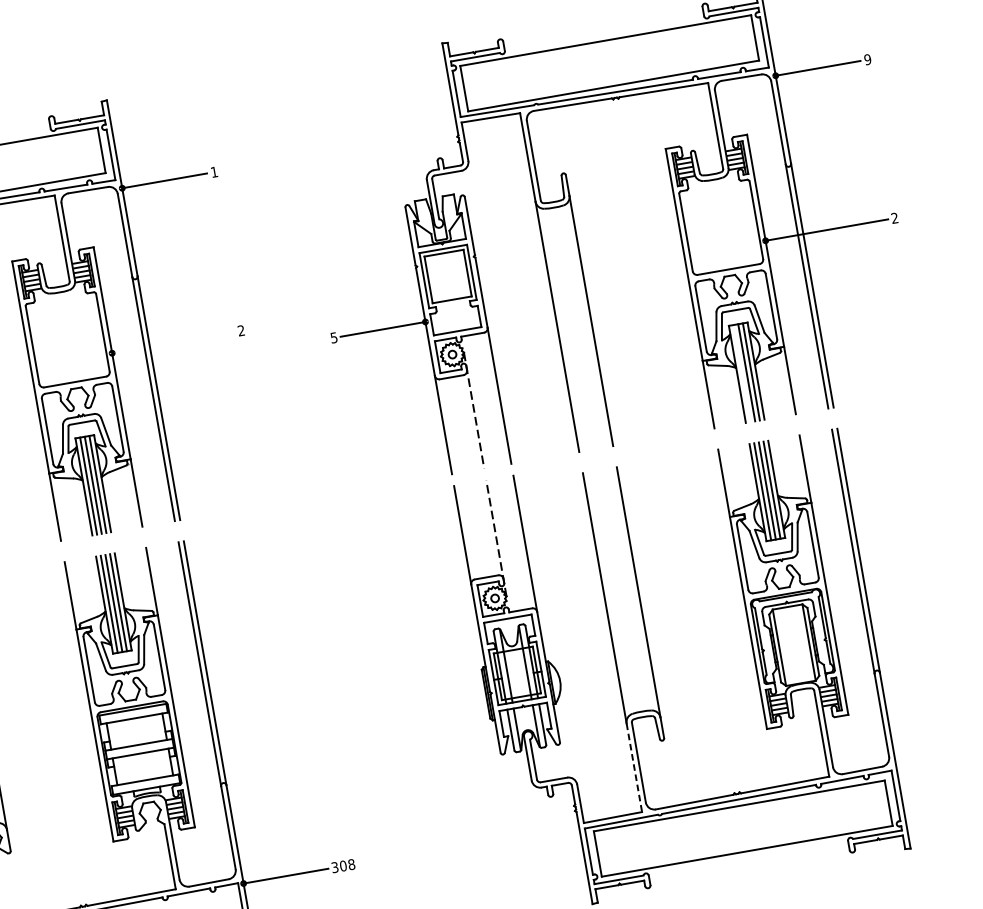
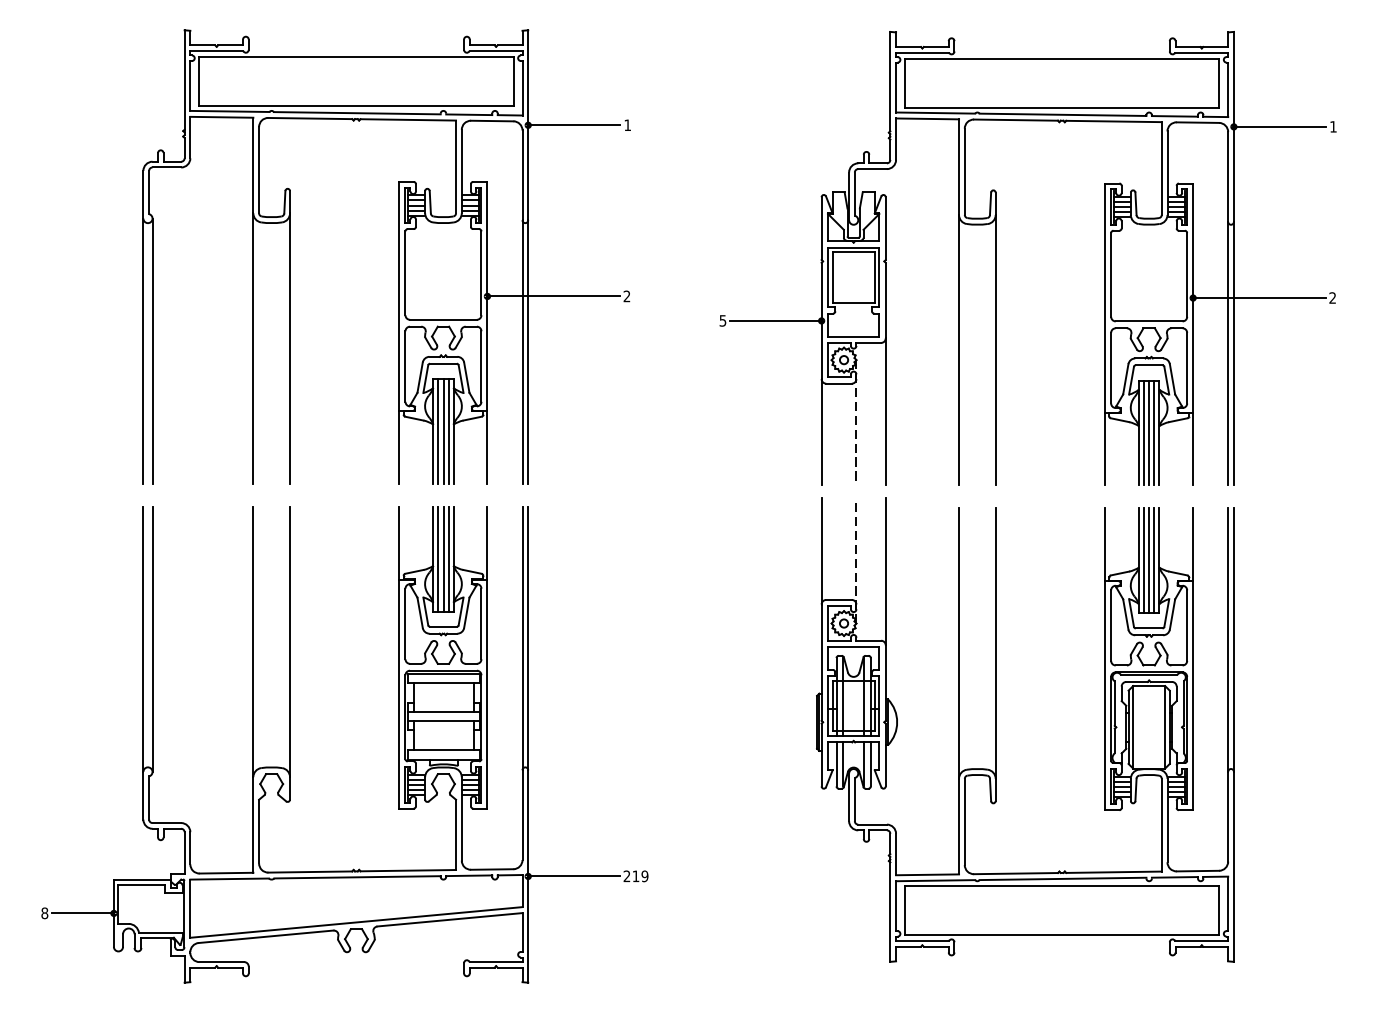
text: (867, 59) -> (1333, 126), 9 -> 1
line: (173, 342) -> (553, 296), added
line: (742, 373) -> (1144, 432), added
line: (634, 767) -> (959, 826), dashed -> solid
text: (342, 866) -> (635, 876), 308 -> 219

